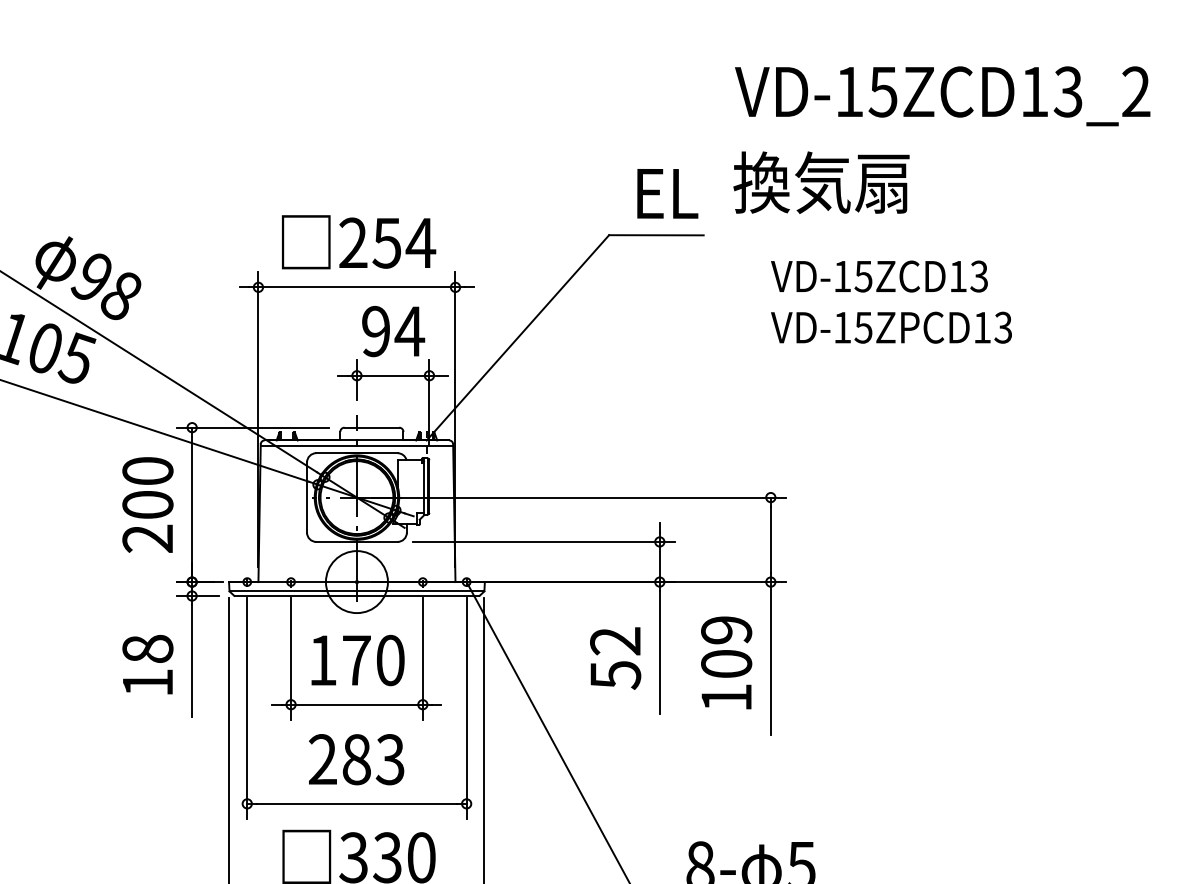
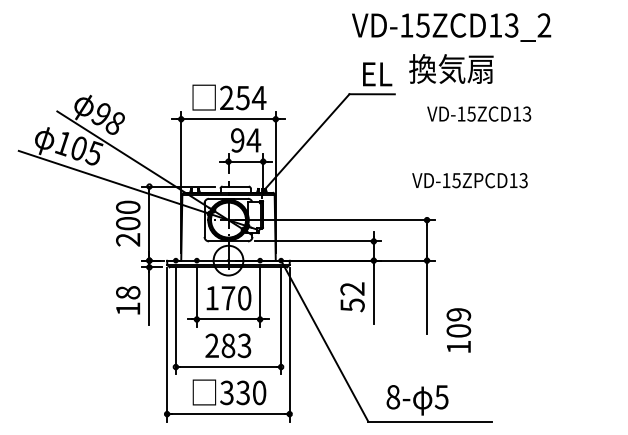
text: (942, 96) -> (451, 27), moved
text: (890, 327) -> (469, 180), moved
text: (725, 663) -> (458, 330), moved

